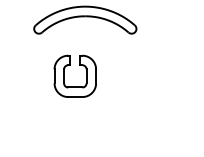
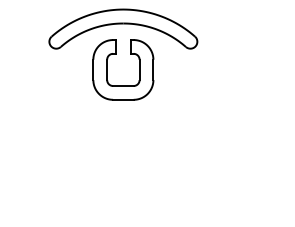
part: (64, 75) -> (107, 68), moved

